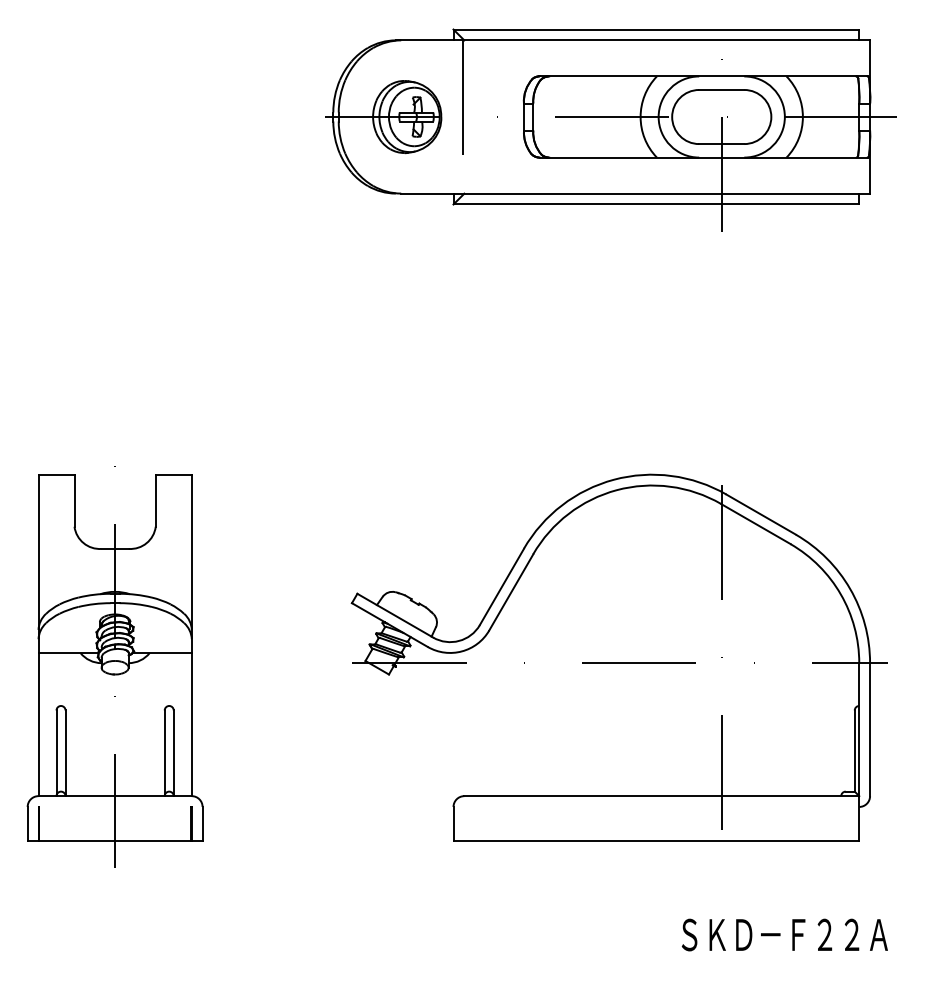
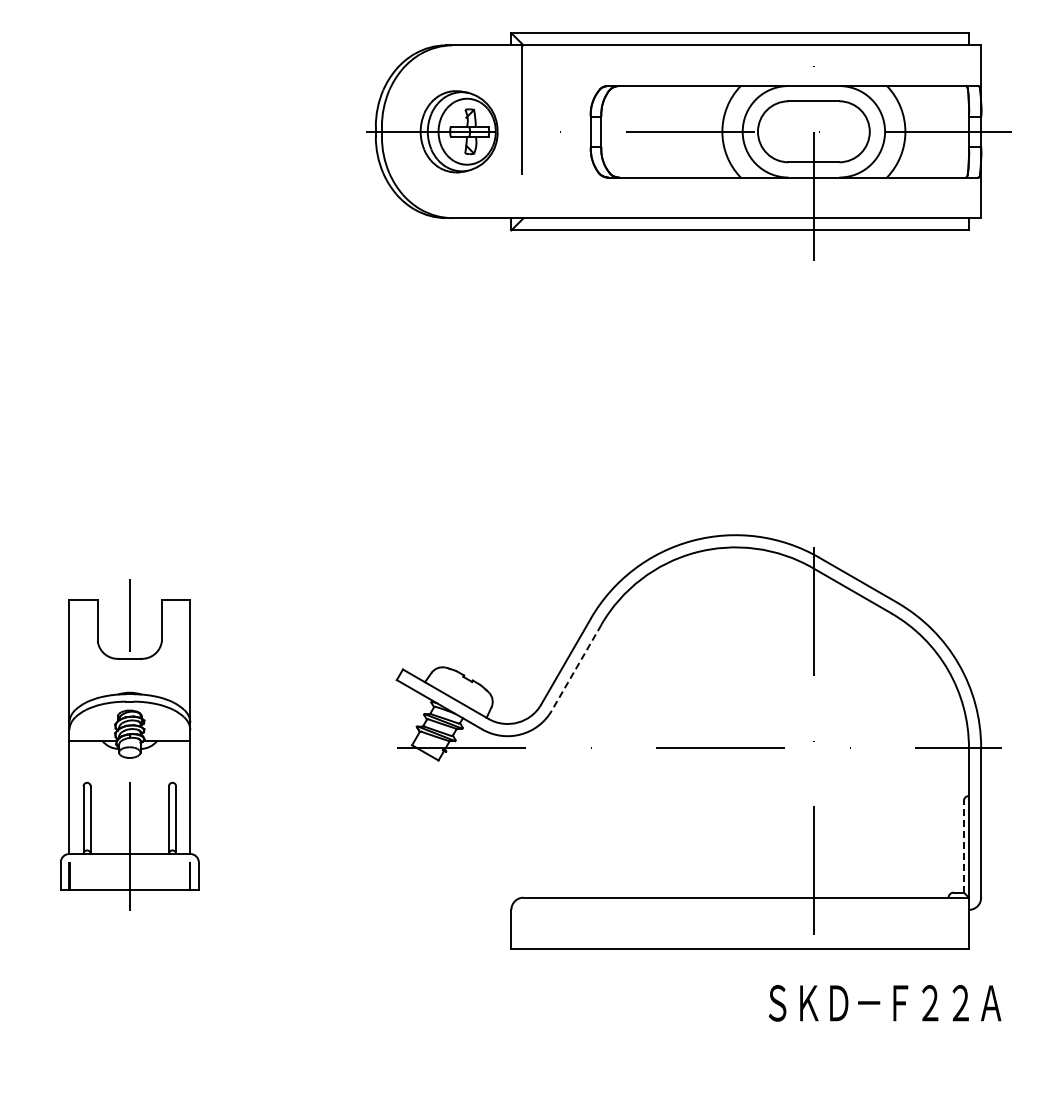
line: (511, 592) -> (576, 667), solid -> dashed
part: (114, 666) -> (129, 751), size x0.7
line: (854, 750) -> (963, 846), solid -> dashed
text: (784, 935) -> (884, 1003), moved

